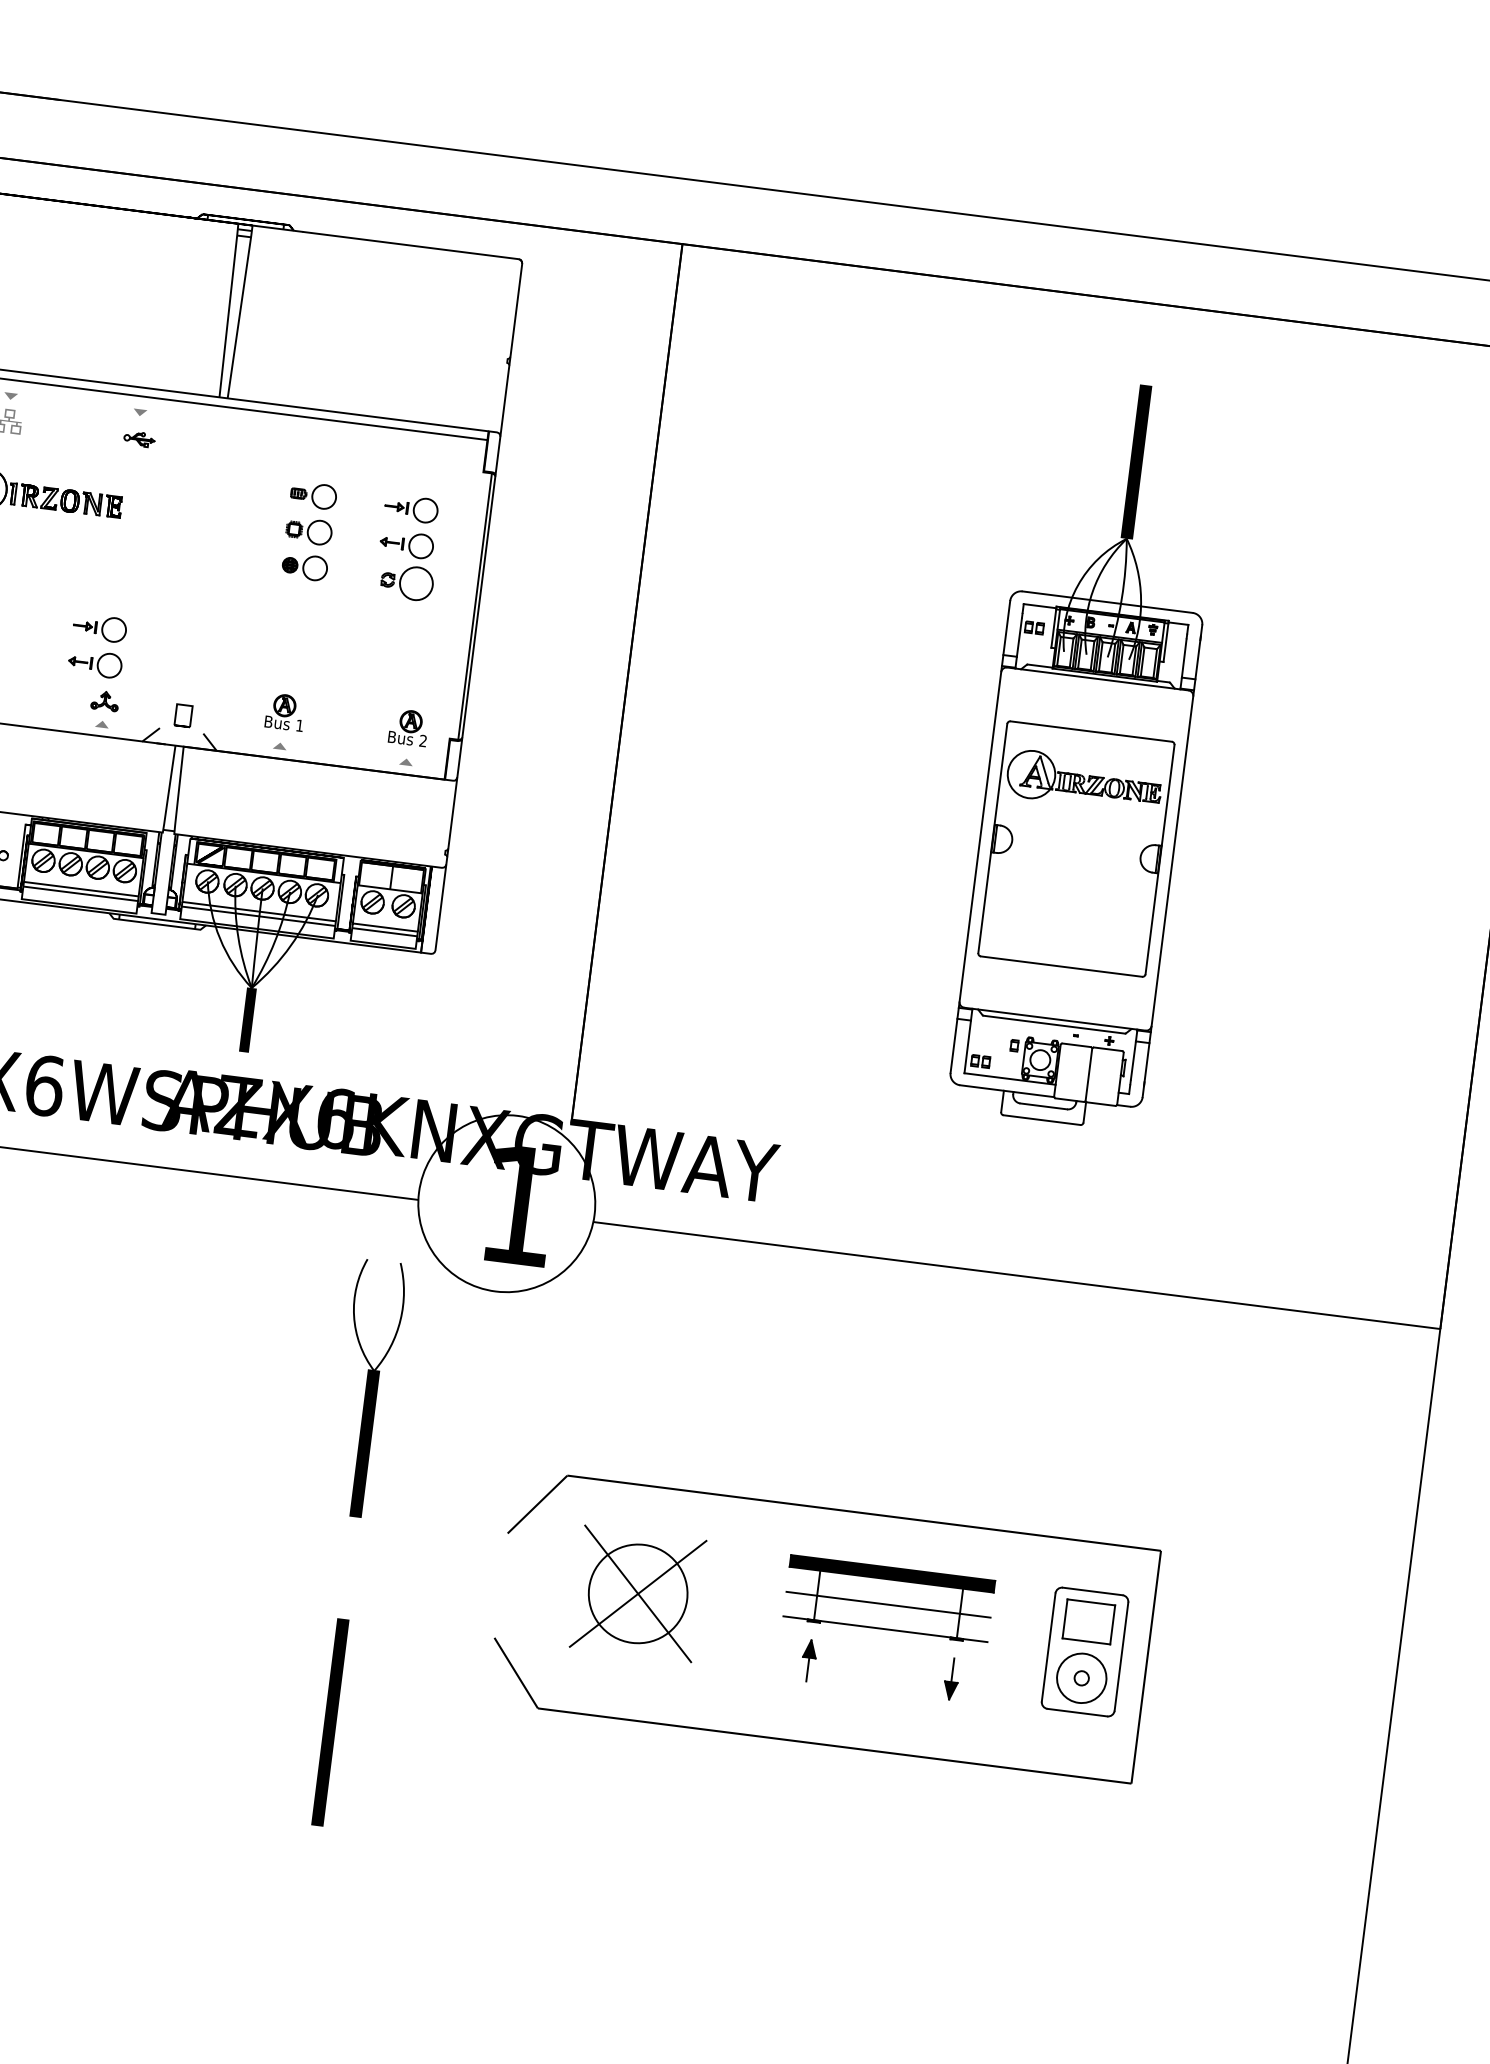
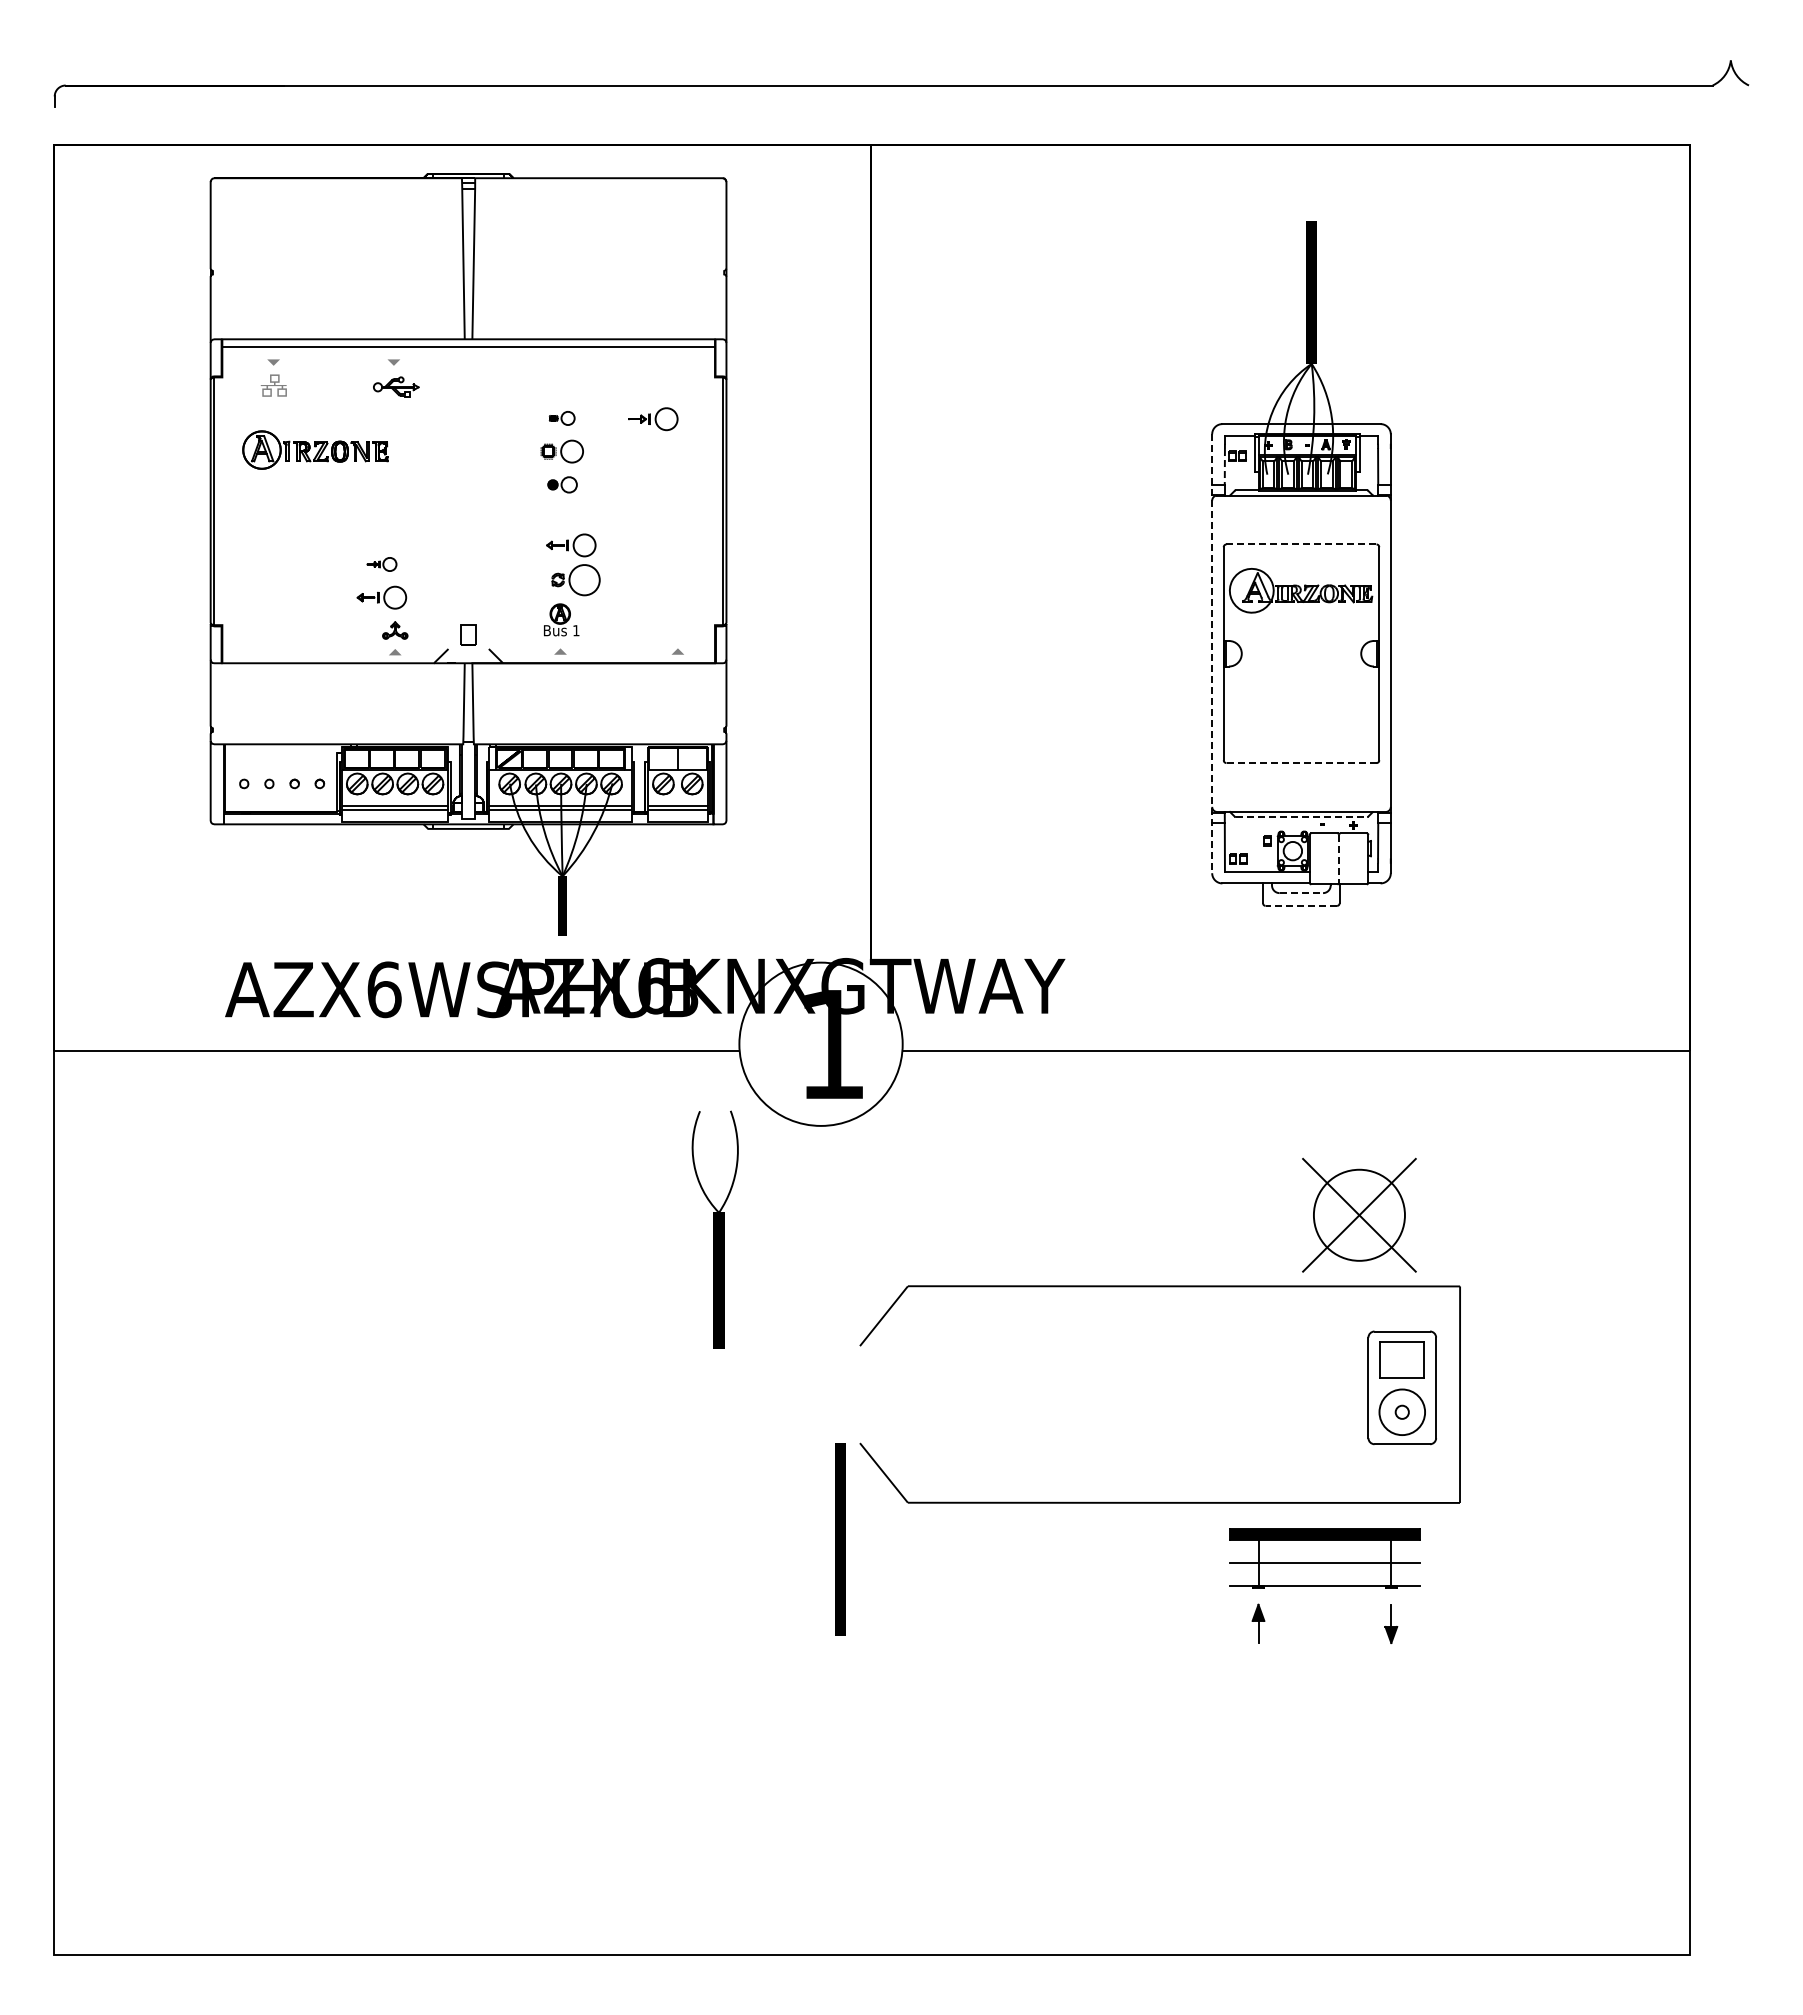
part: (139, 438) -> (396, 386), size x1.6
part: (312, 495) -> (561, 418), size x0.6
part: (406, 565) -> (573, 564), moved
part: (304, 566) -> (562, 484), size x0.7
part: (99, 628) -> (381, 564), size x0.6
line: (1019, 637) -> (1224, 466), solid -> dashed
part: (408, 727) -> (675, 619), removed
line: (1092, 731) -> (1302, 544), solid -> dashed
line: (980, 837) -> (1212, 654), solid -> dashed
line: (1061, 967) -> (1301, 763), solid -> dashed
line: (1054, 1025) -> (1301, 817), solid -> dashed
line: (1089, 1075) -> (1339, 859), solid -> dashed
line: (1043, 1106) -> (1301, 893), solid -> dashed
line: (1042, 1119) -> (1301, 905), solid -> dashed
part: (638, 1593) -> (1359, 1214), moved
part: (885, 1628) -> (1324, 1585), moved
line: (330, 1722) -> (840, 1539), moved

